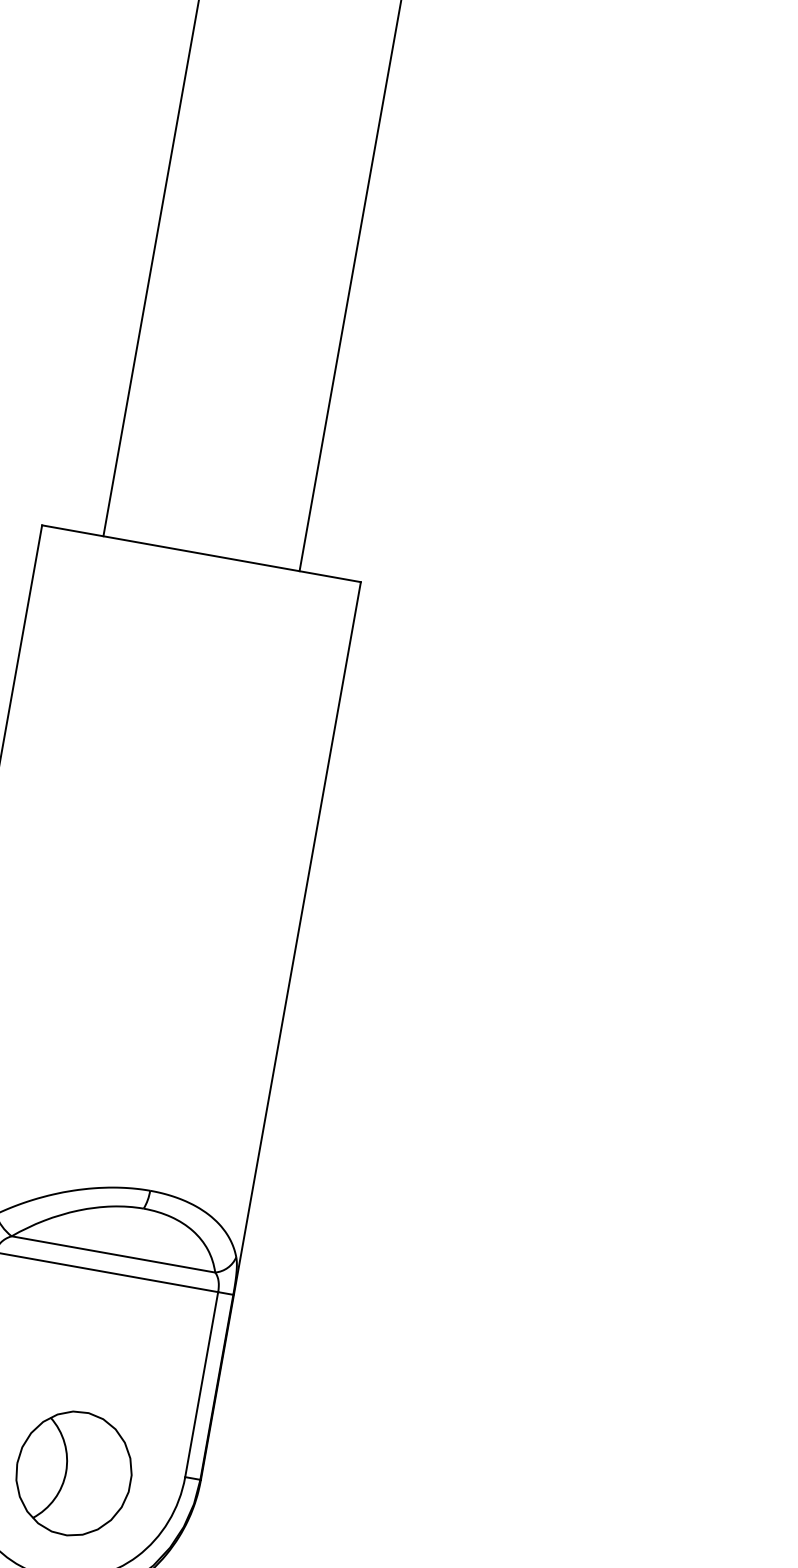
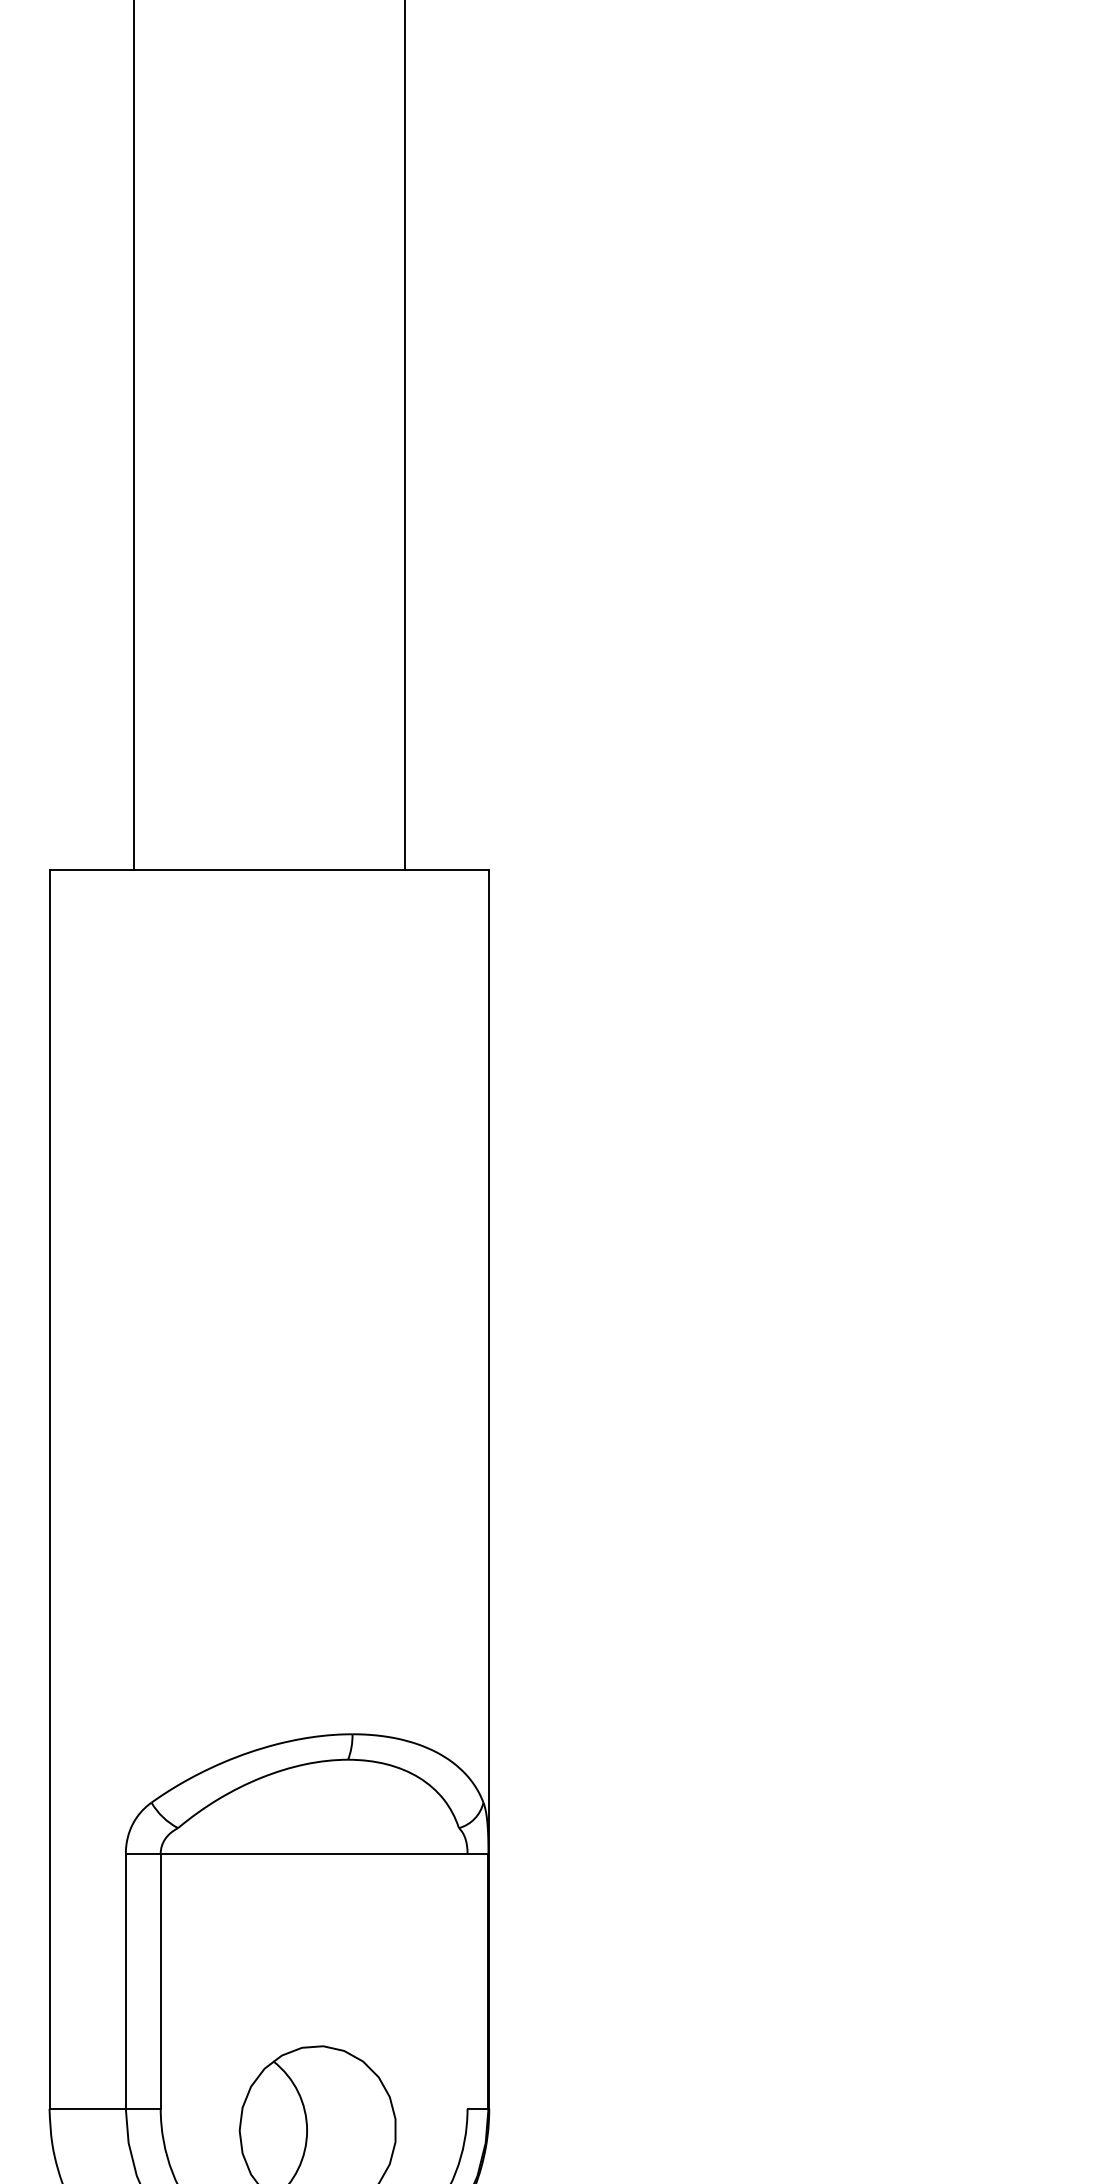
line: (113, 1254) -> (318, 1828), removed
line: (201, 1384) -> (467, 1980), removed

